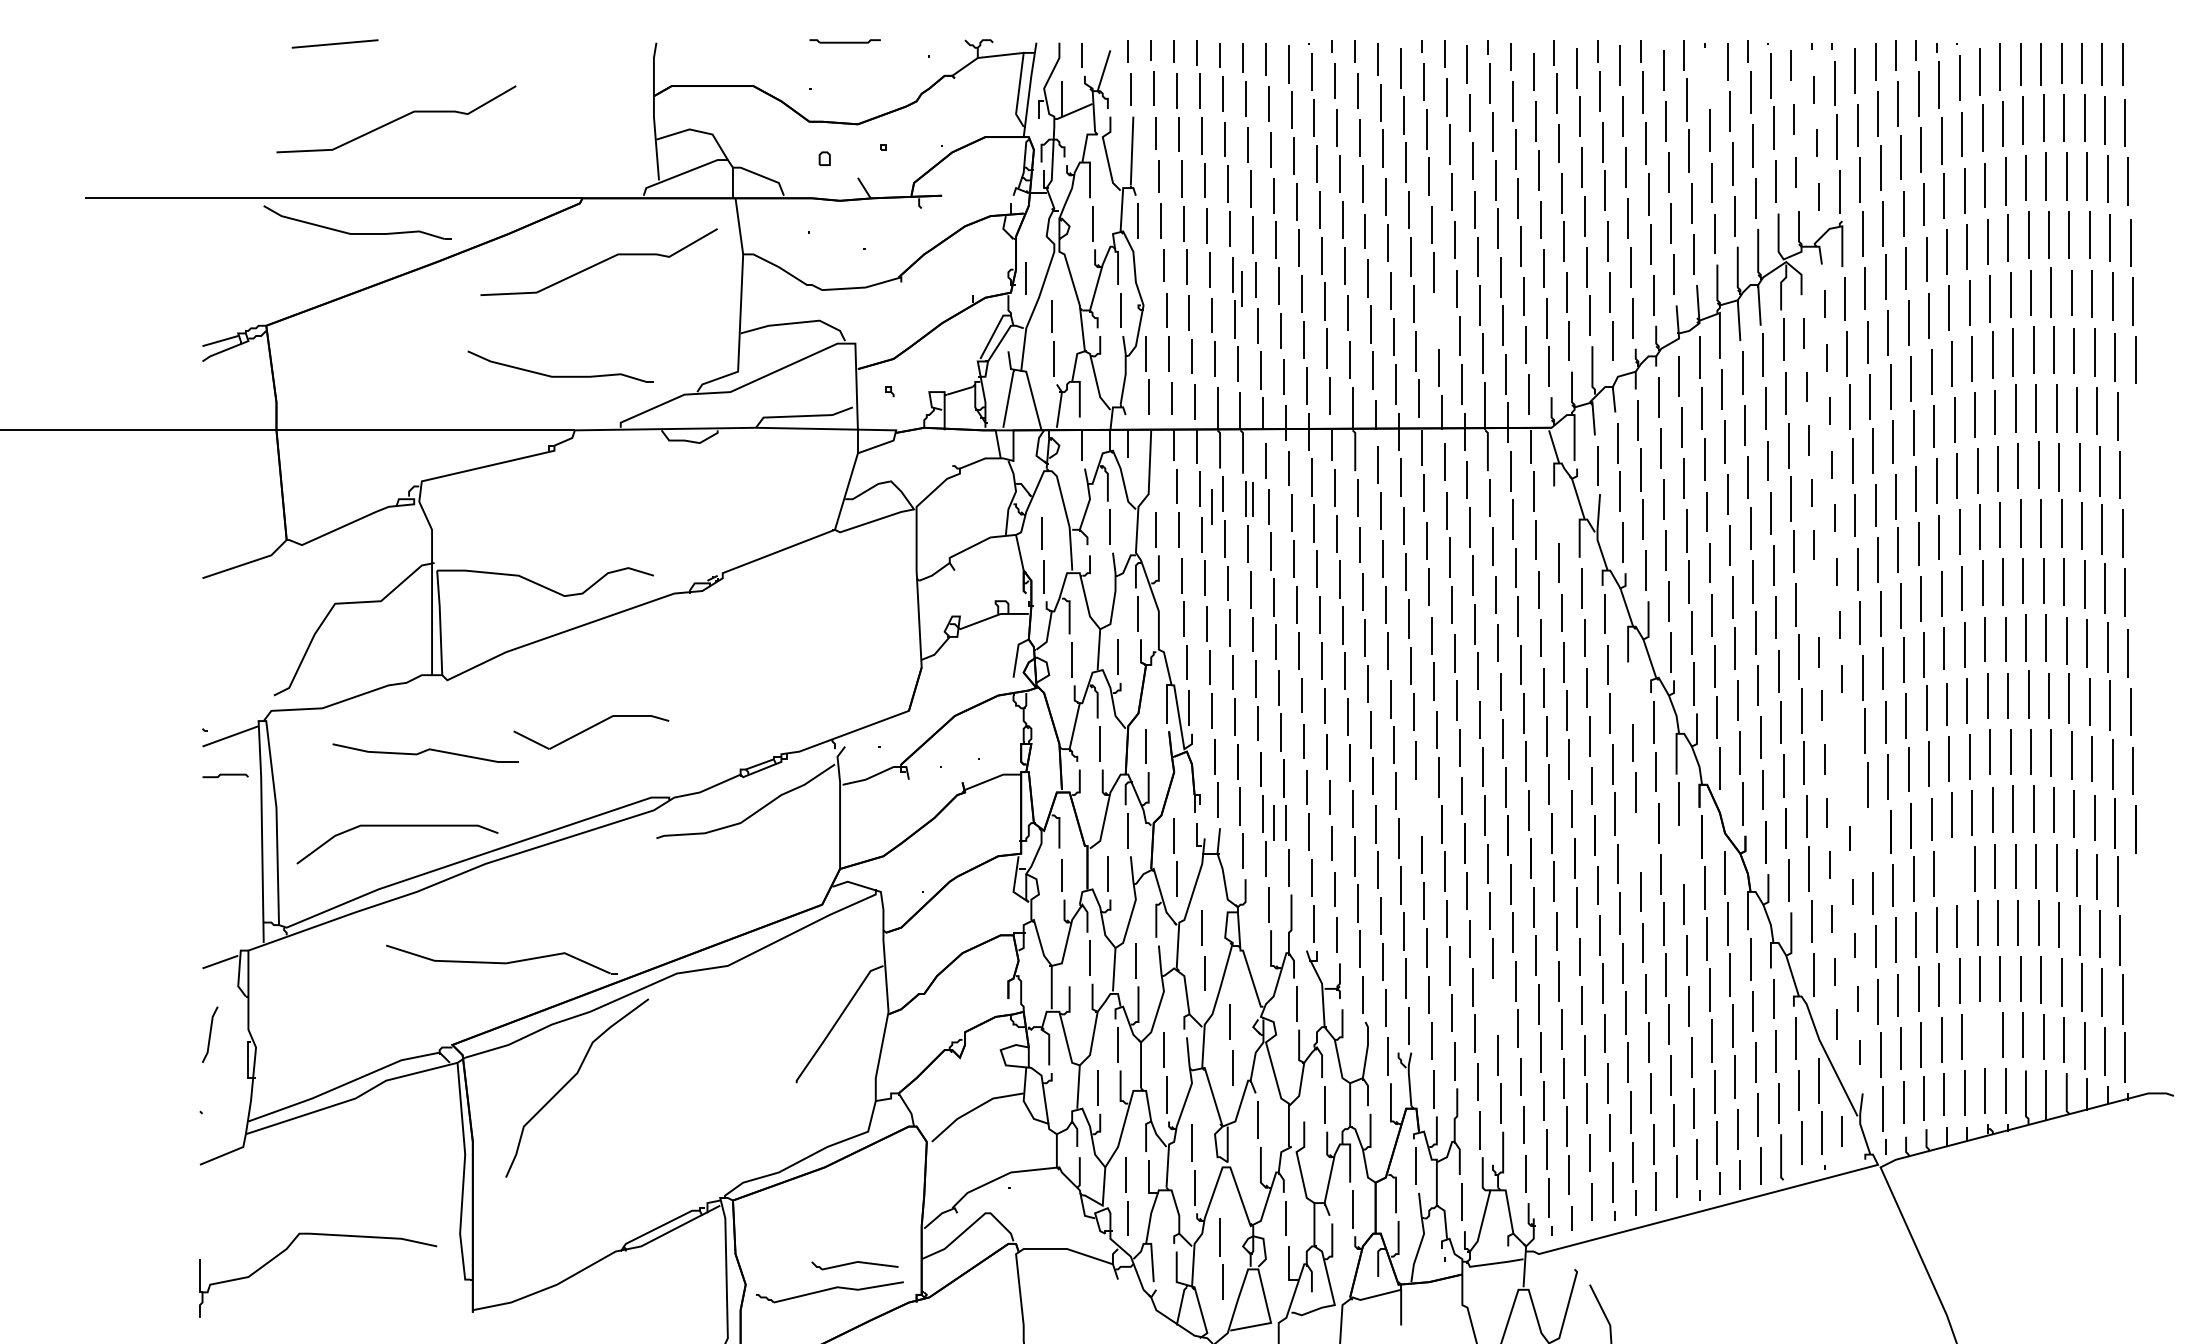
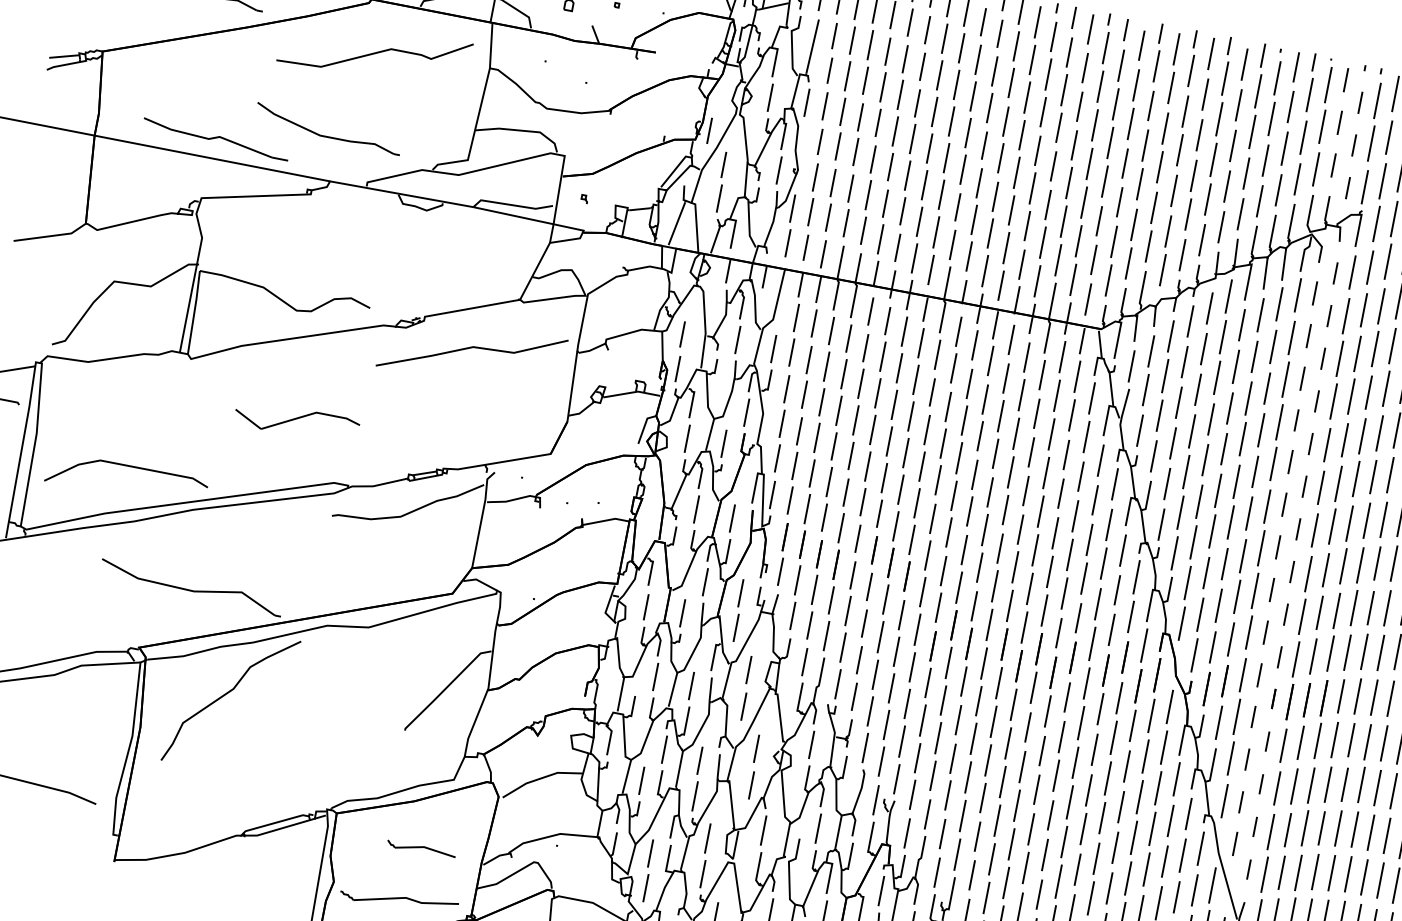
line: (1706, 79) -> (1276, 78), added
line: (1241, 288) -> (877, 171), removed
line: (1436, 319) -> (1027, 226), added
line: (1252, 499) -> (854, 339), removed
line: (1211, 506) -> (820, 339), removed
line: (1556, 514) -> (1091, 398), added
line: (1816, 598) -> (1284, 504), added
line: (785, 601) -> (470, 348), added
line: (1630, 692) -> (1122, 550), added
line: (1844, 732) -> (1285, 614), added
part: (425, 752) -> (216, 138), moved
line: (1846, 785) -> (1279, 656), added
line: (1418, 806) -> (938, 607), added
line: (1273, 822) -> (821, 598), removed
line: (1869, 837) -> (1289, 701), added
line: (1637, 843) -> (1105, 670), added
line: (1681, 854) -> (1138, 685), added
line: (1954, 870) -> (1351, 740), added
line: (1495, 1006) -> (968, 777), added
line: (1982, 1034) -> (1348, 874), added
part: (854, 1265) -> (421, 849), moved

